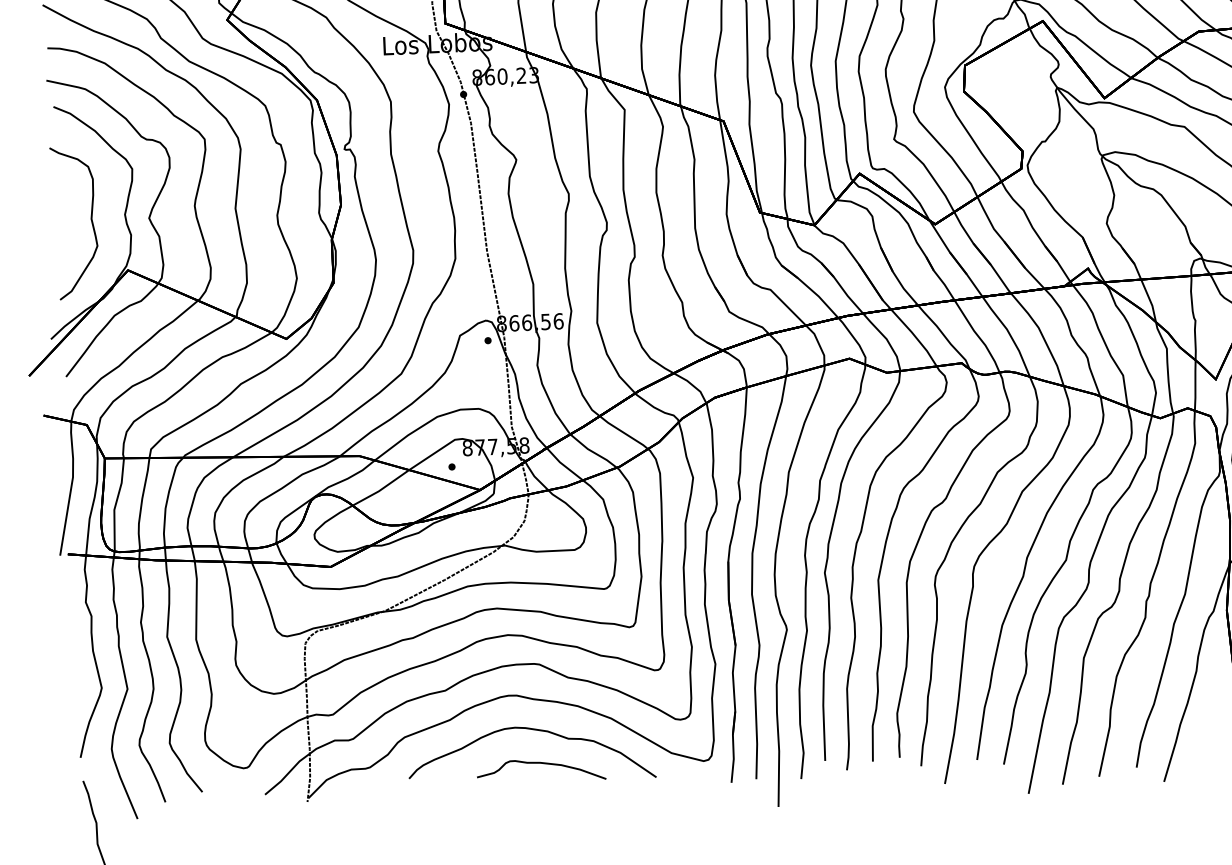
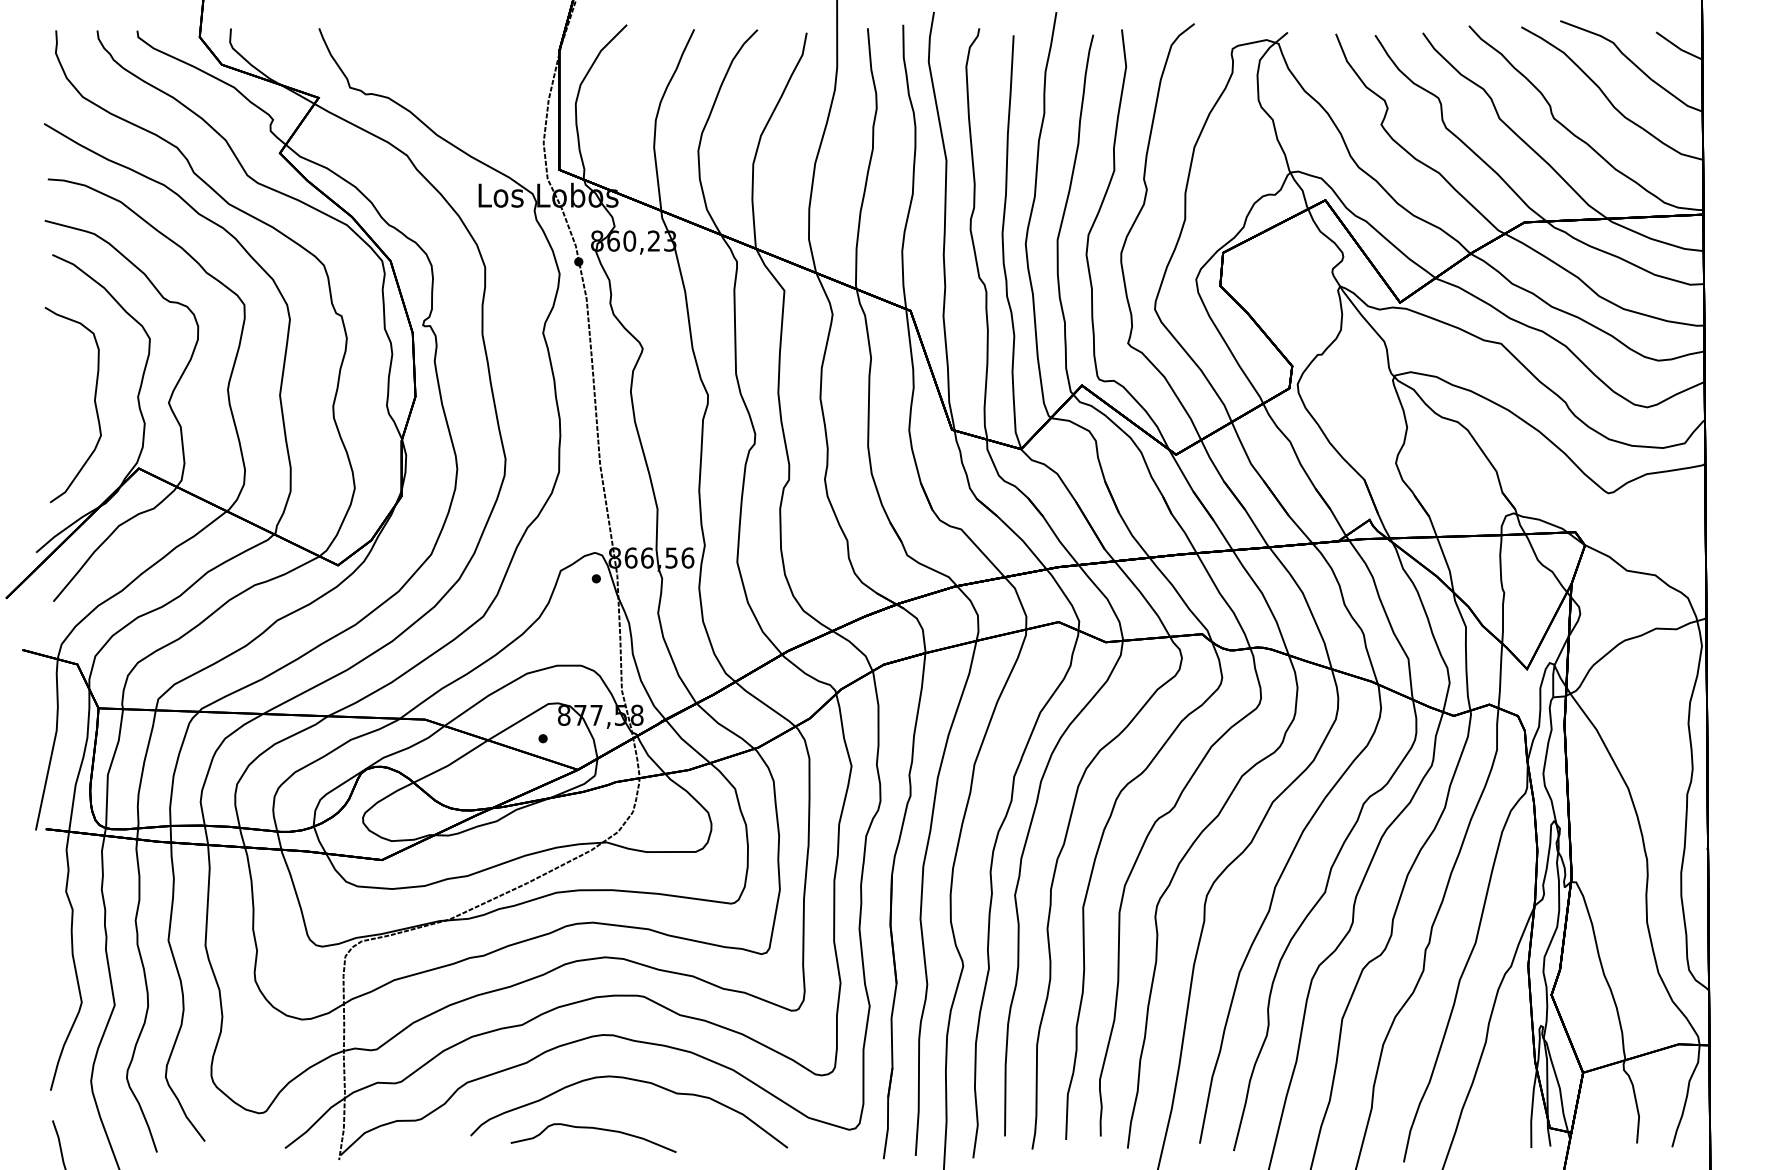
curve: (542, 764) -> (595, 1129), moved

